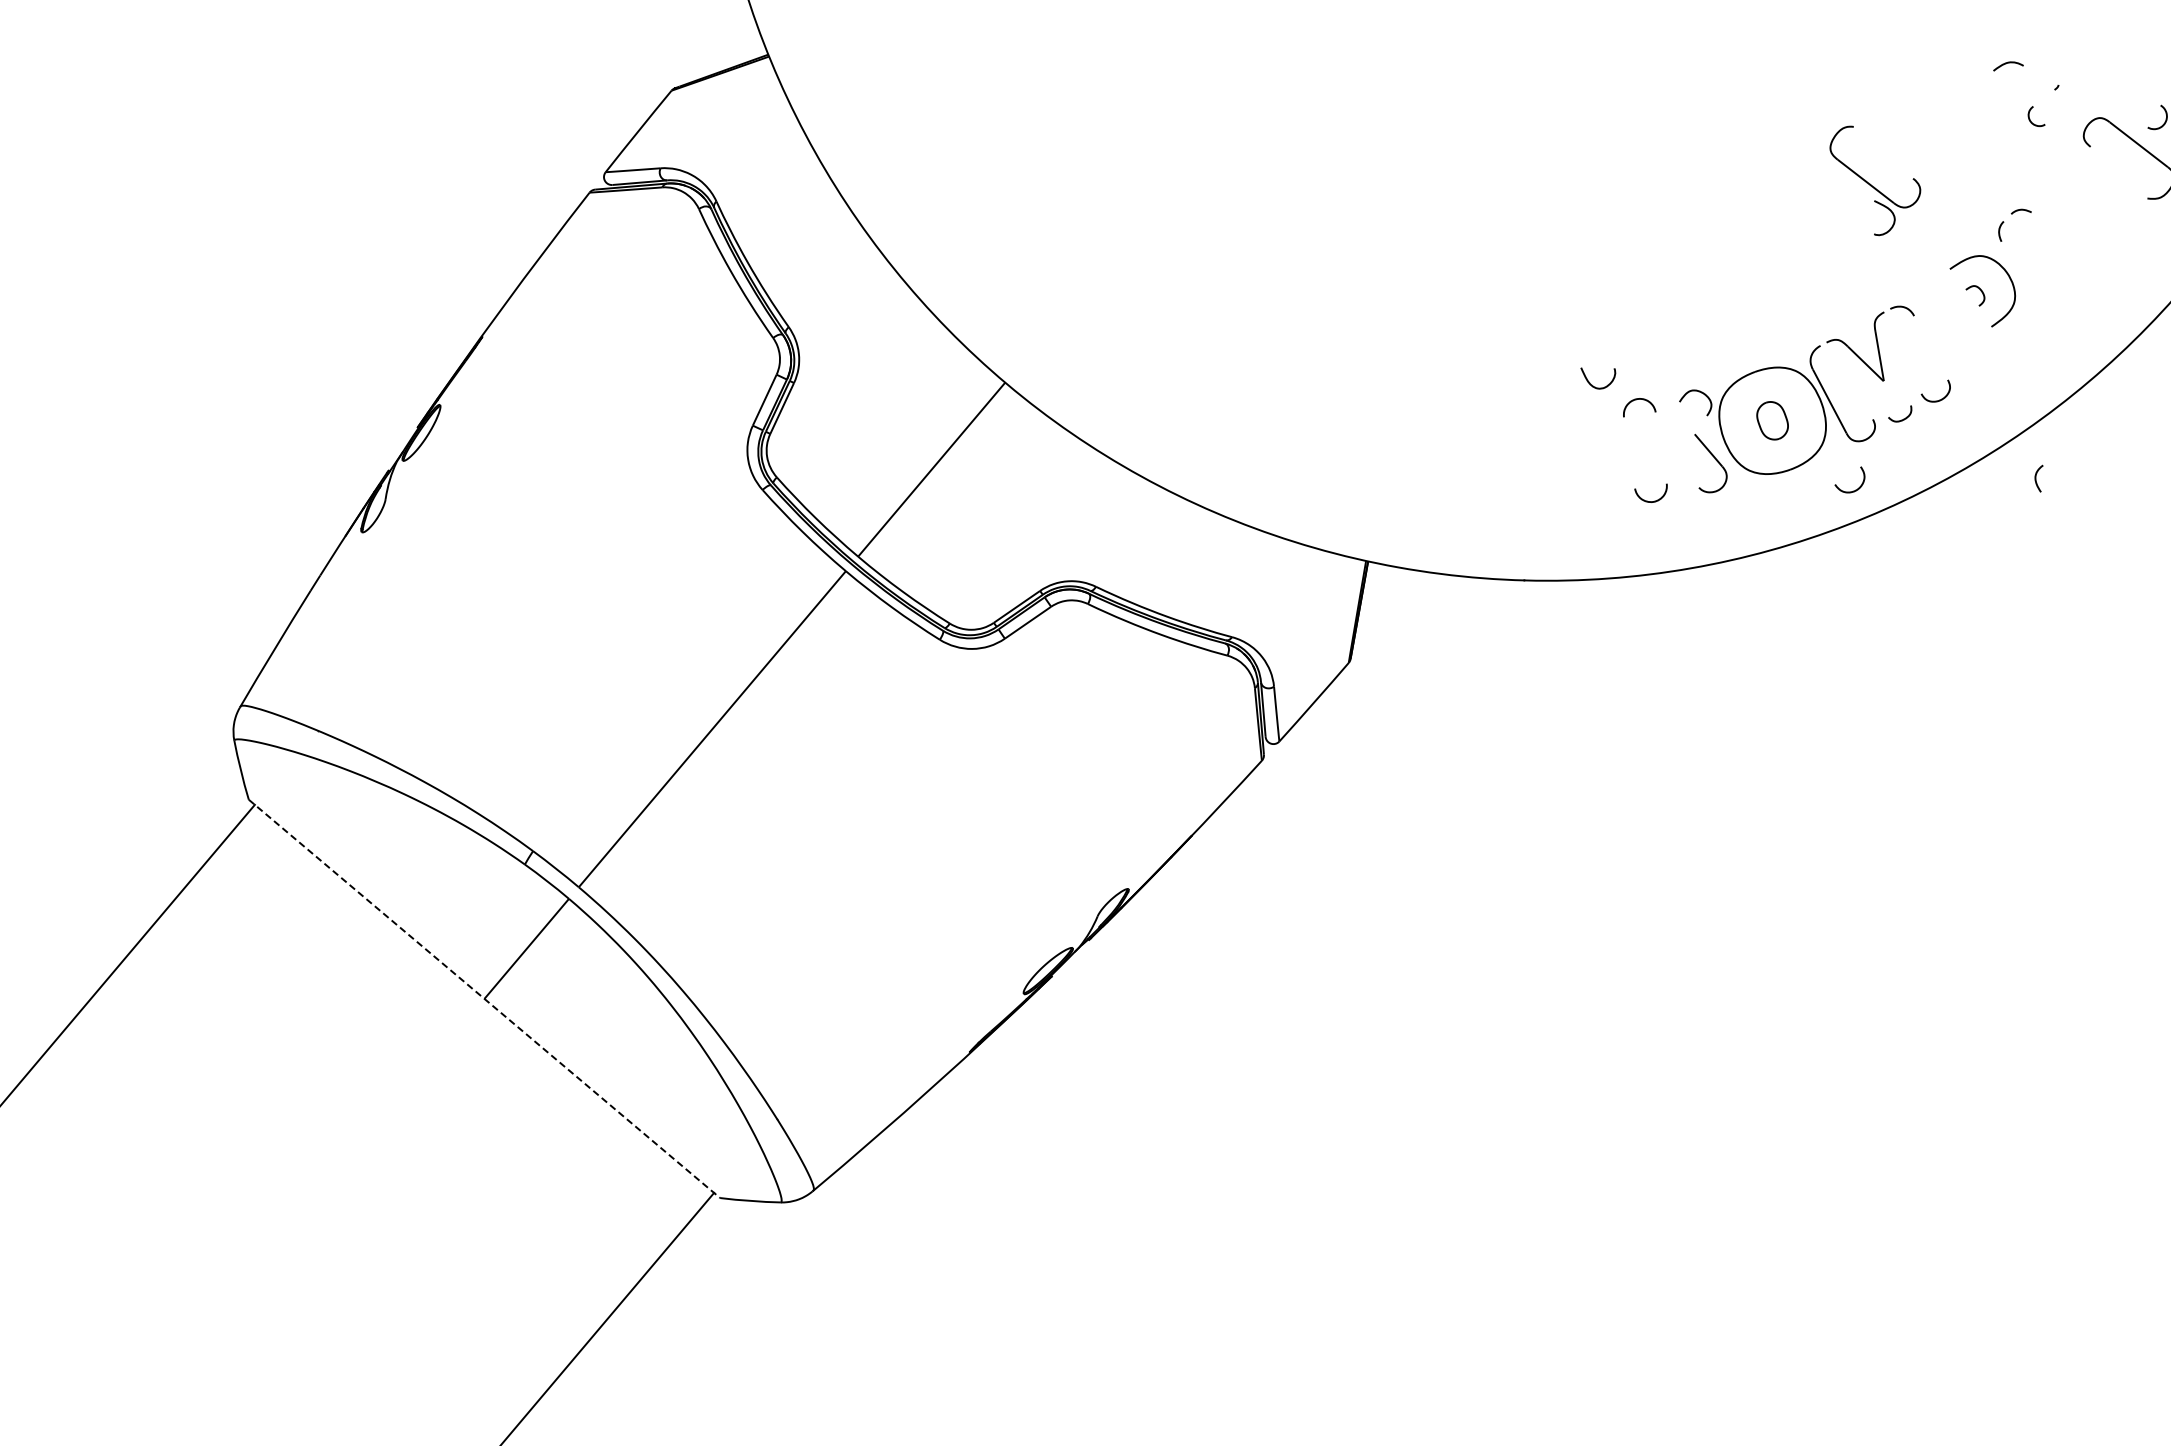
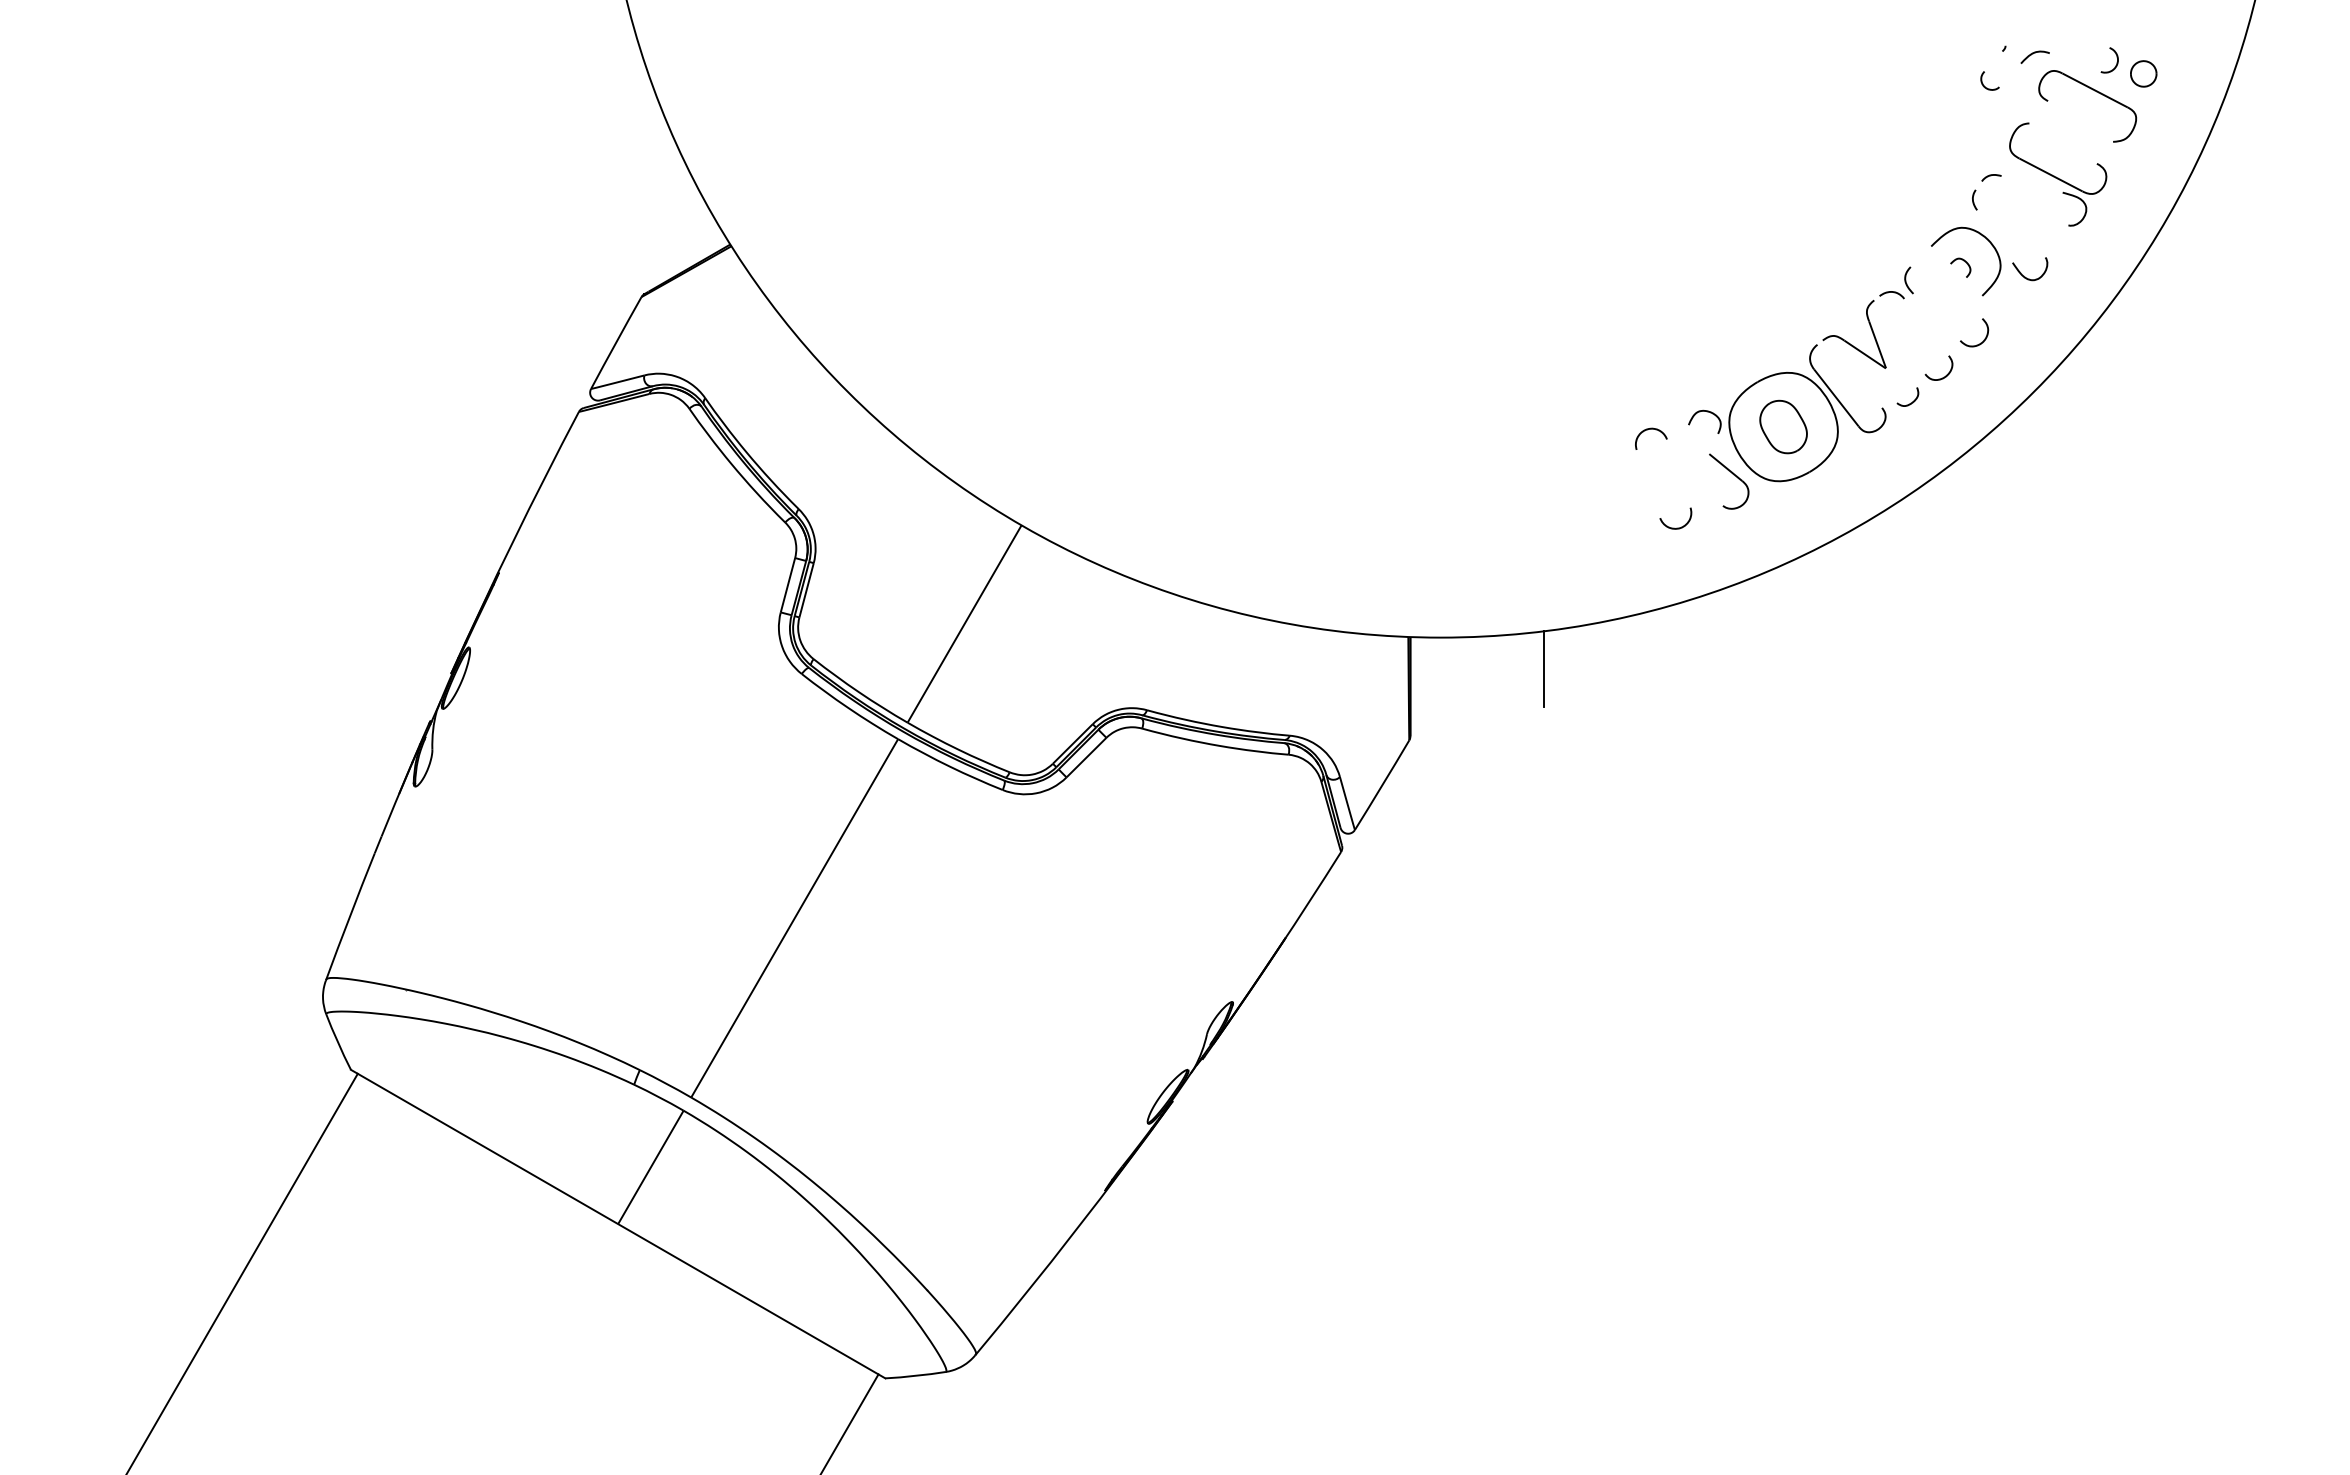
curve: (2007, 64) -> (2033, 54), moved
part: (1873, 182) -> (2058, 174), moved
curve: (1591, 383) -> (2025, 276), moved
part: (1772, 420) -> (1783, 426), size x1.43
curve: (2036, 477) -> (1906, 280), moved
curve: (1859, 486) -> (1984, 338), moved
line: (1493, 616) -> (1543, 669), added
line: (484, 999) -> (618, 1224), dashed -> solid

